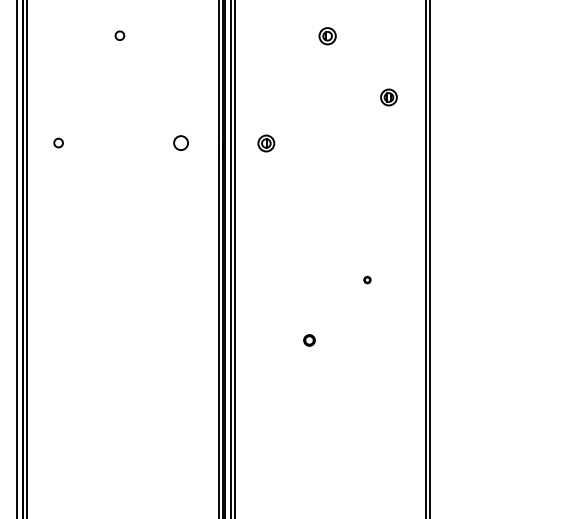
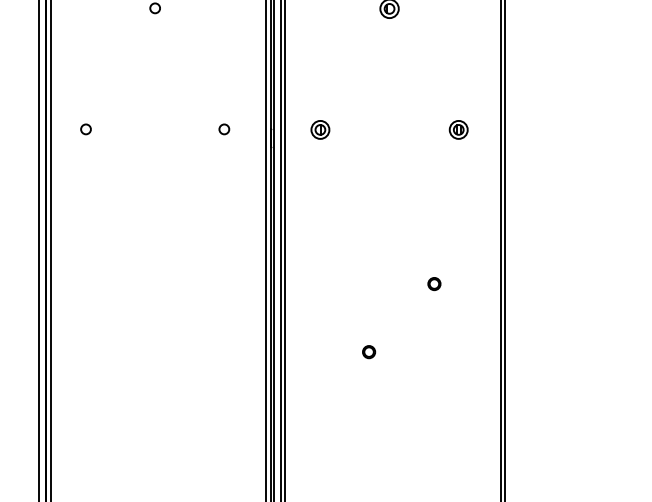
part: (388, 97) -> (458, 129), moved
circle: (181, 142) -> (224, 128), size x0.62
part: (367, 279) -> (434, 283), size x1.67

